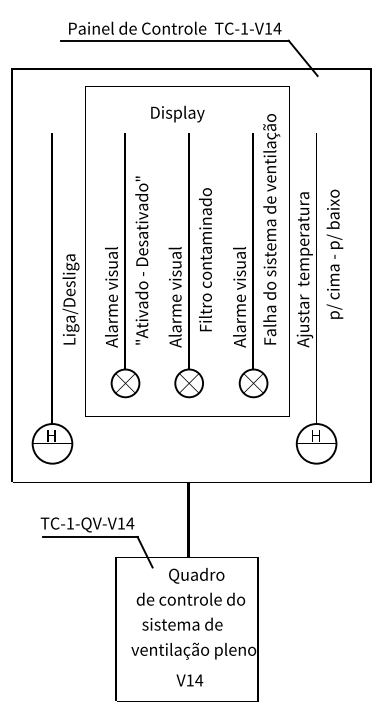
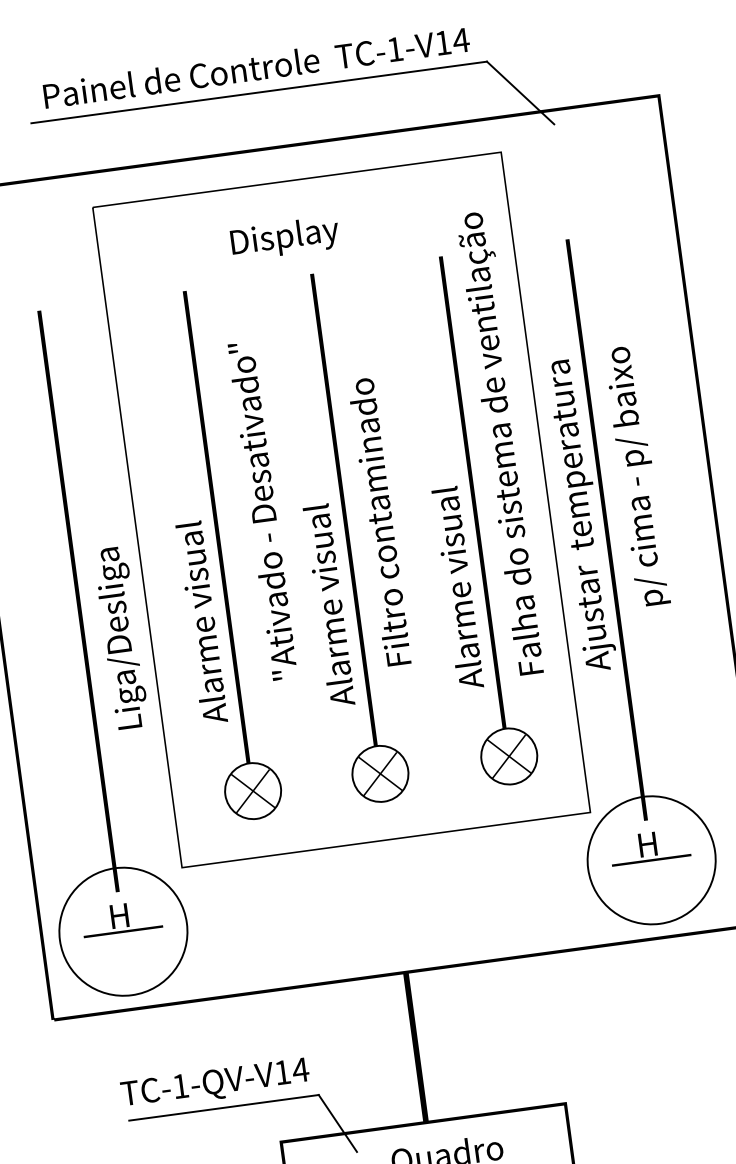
text: (141, 260) -> (262, 511), moved
circle: (52, 443) -> (123, 931), size x1.6
circle: (316, 443) -> (651, 859), size x1.6

